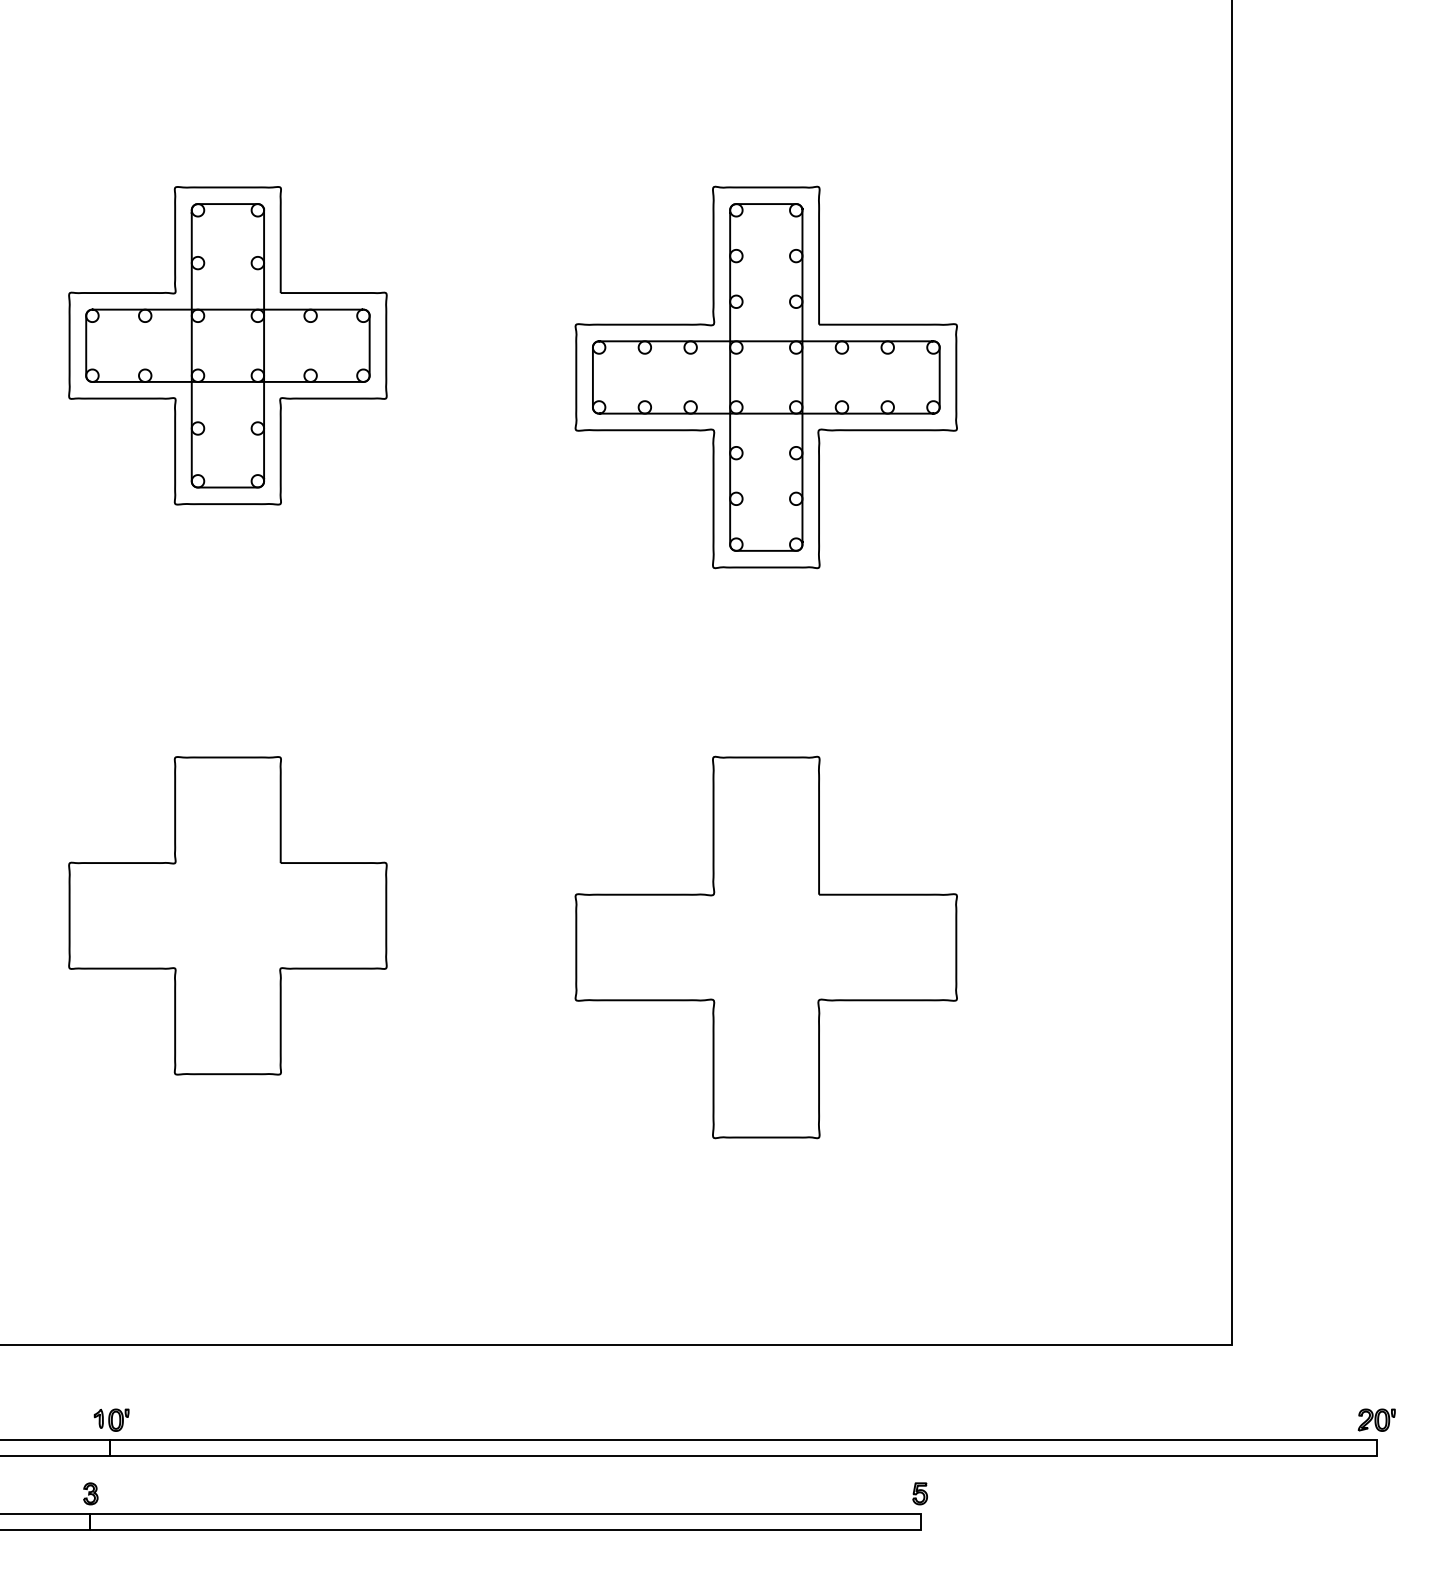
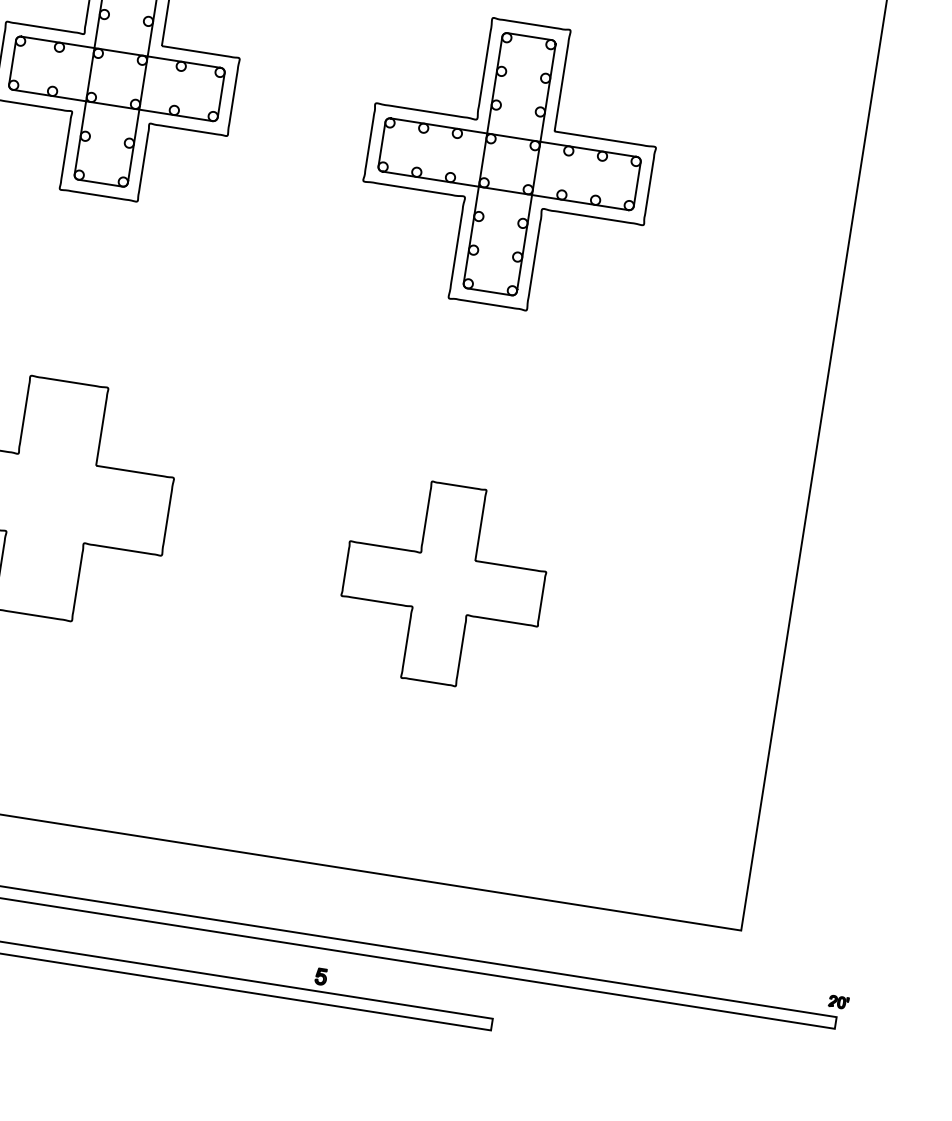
part: (765, 947) -> (443, 583), size x0.7
part: (1376, 1419) -> (838, 1001), size x0.7
part: (919, 1493) -> (320, 976), moved

